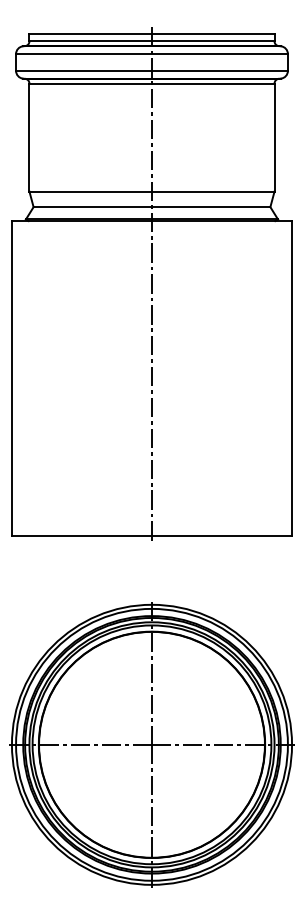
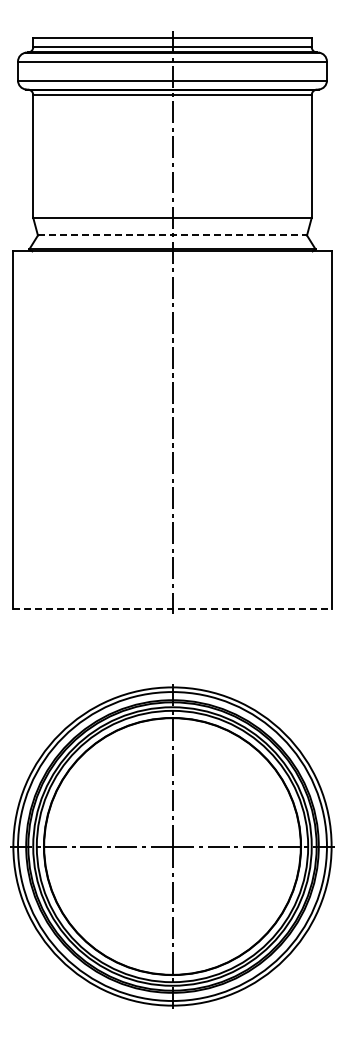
line: (152, 207) -> (172, 235), solid -> dashed
line: (152, 536) -> (172, 609), solid -> dashed

